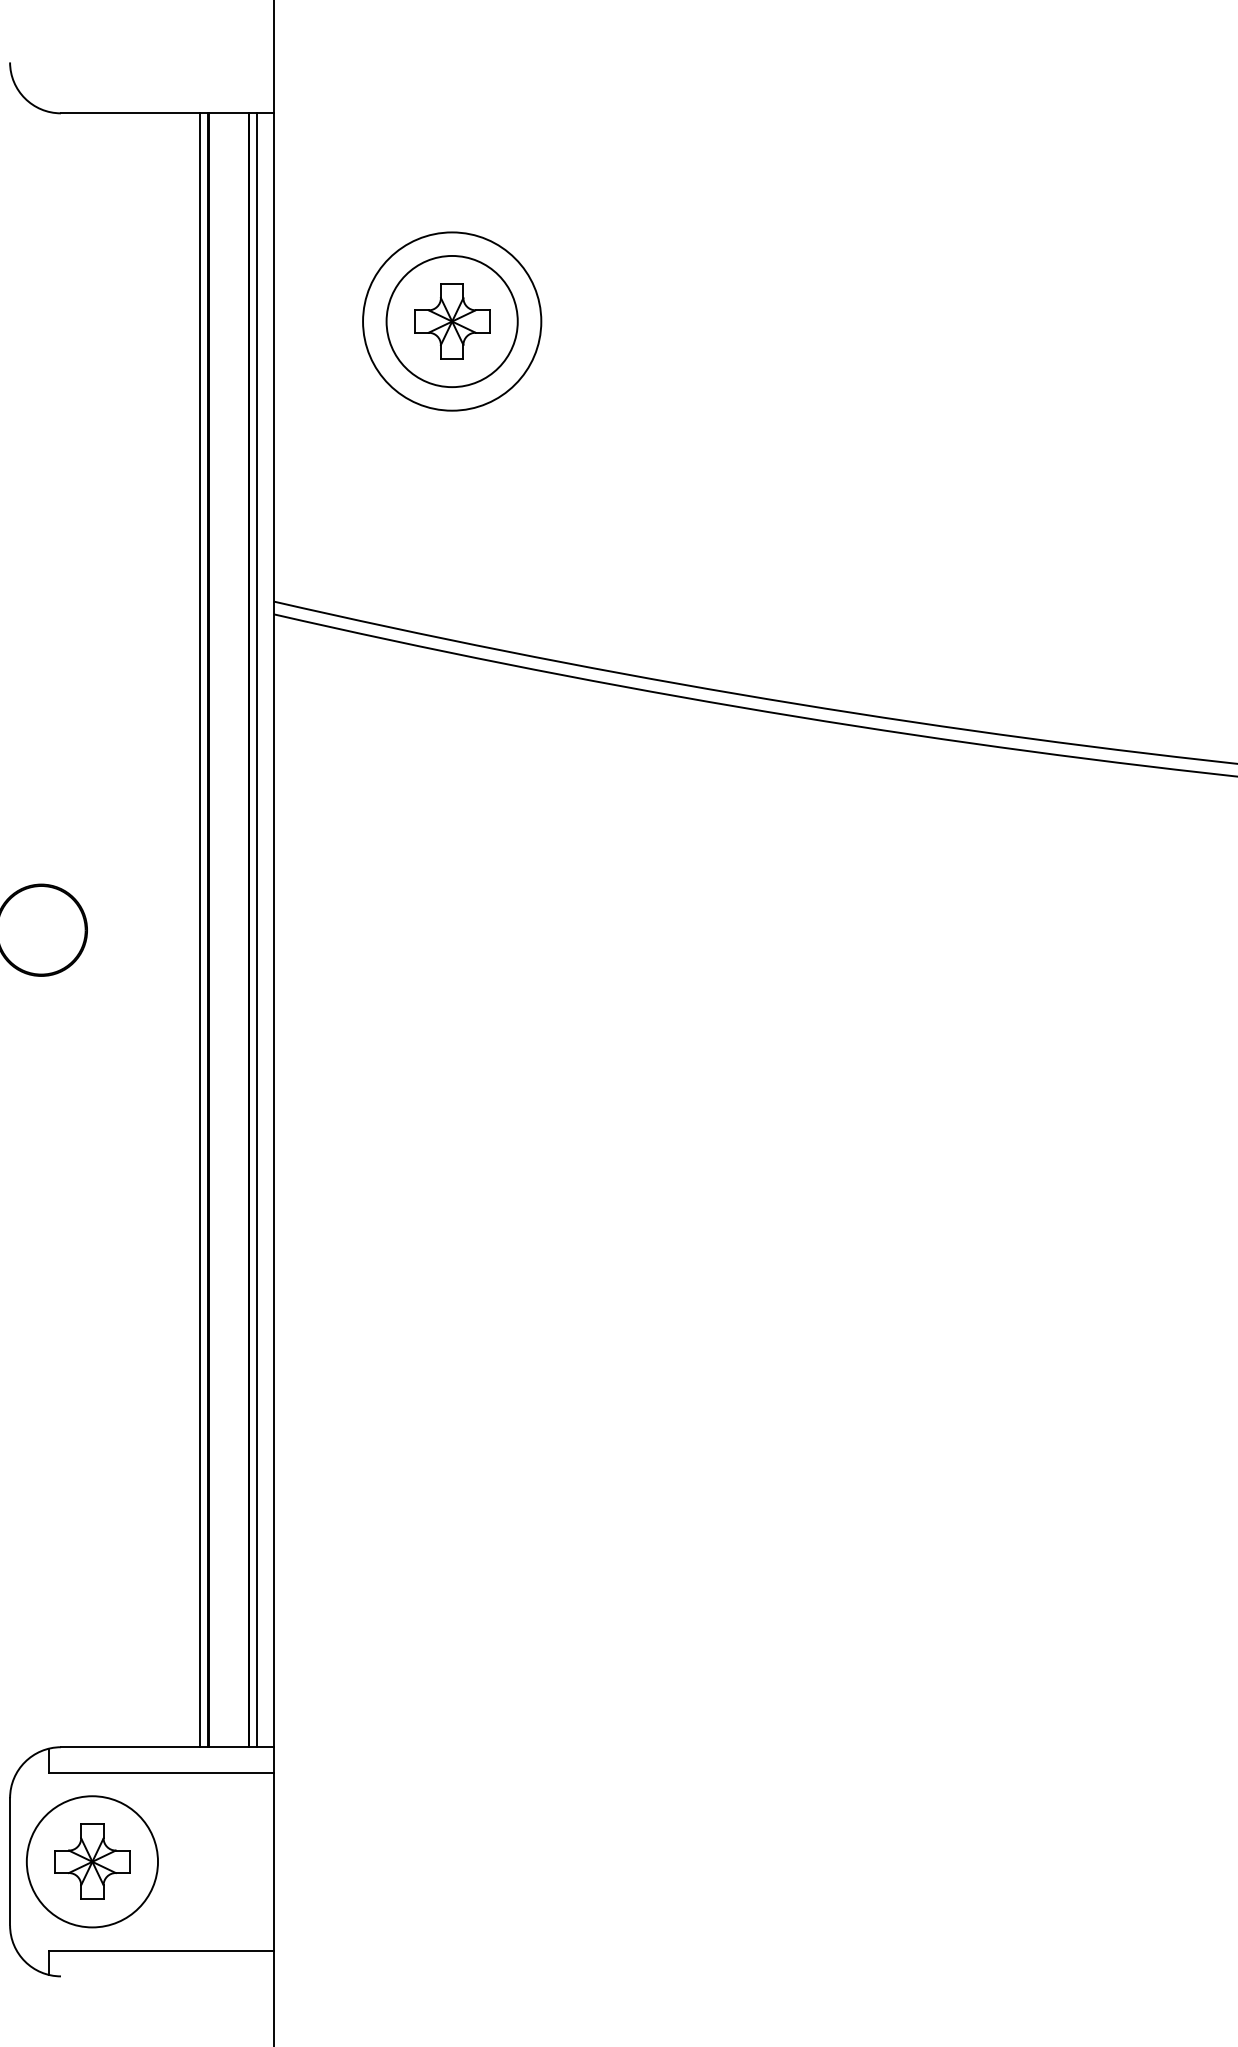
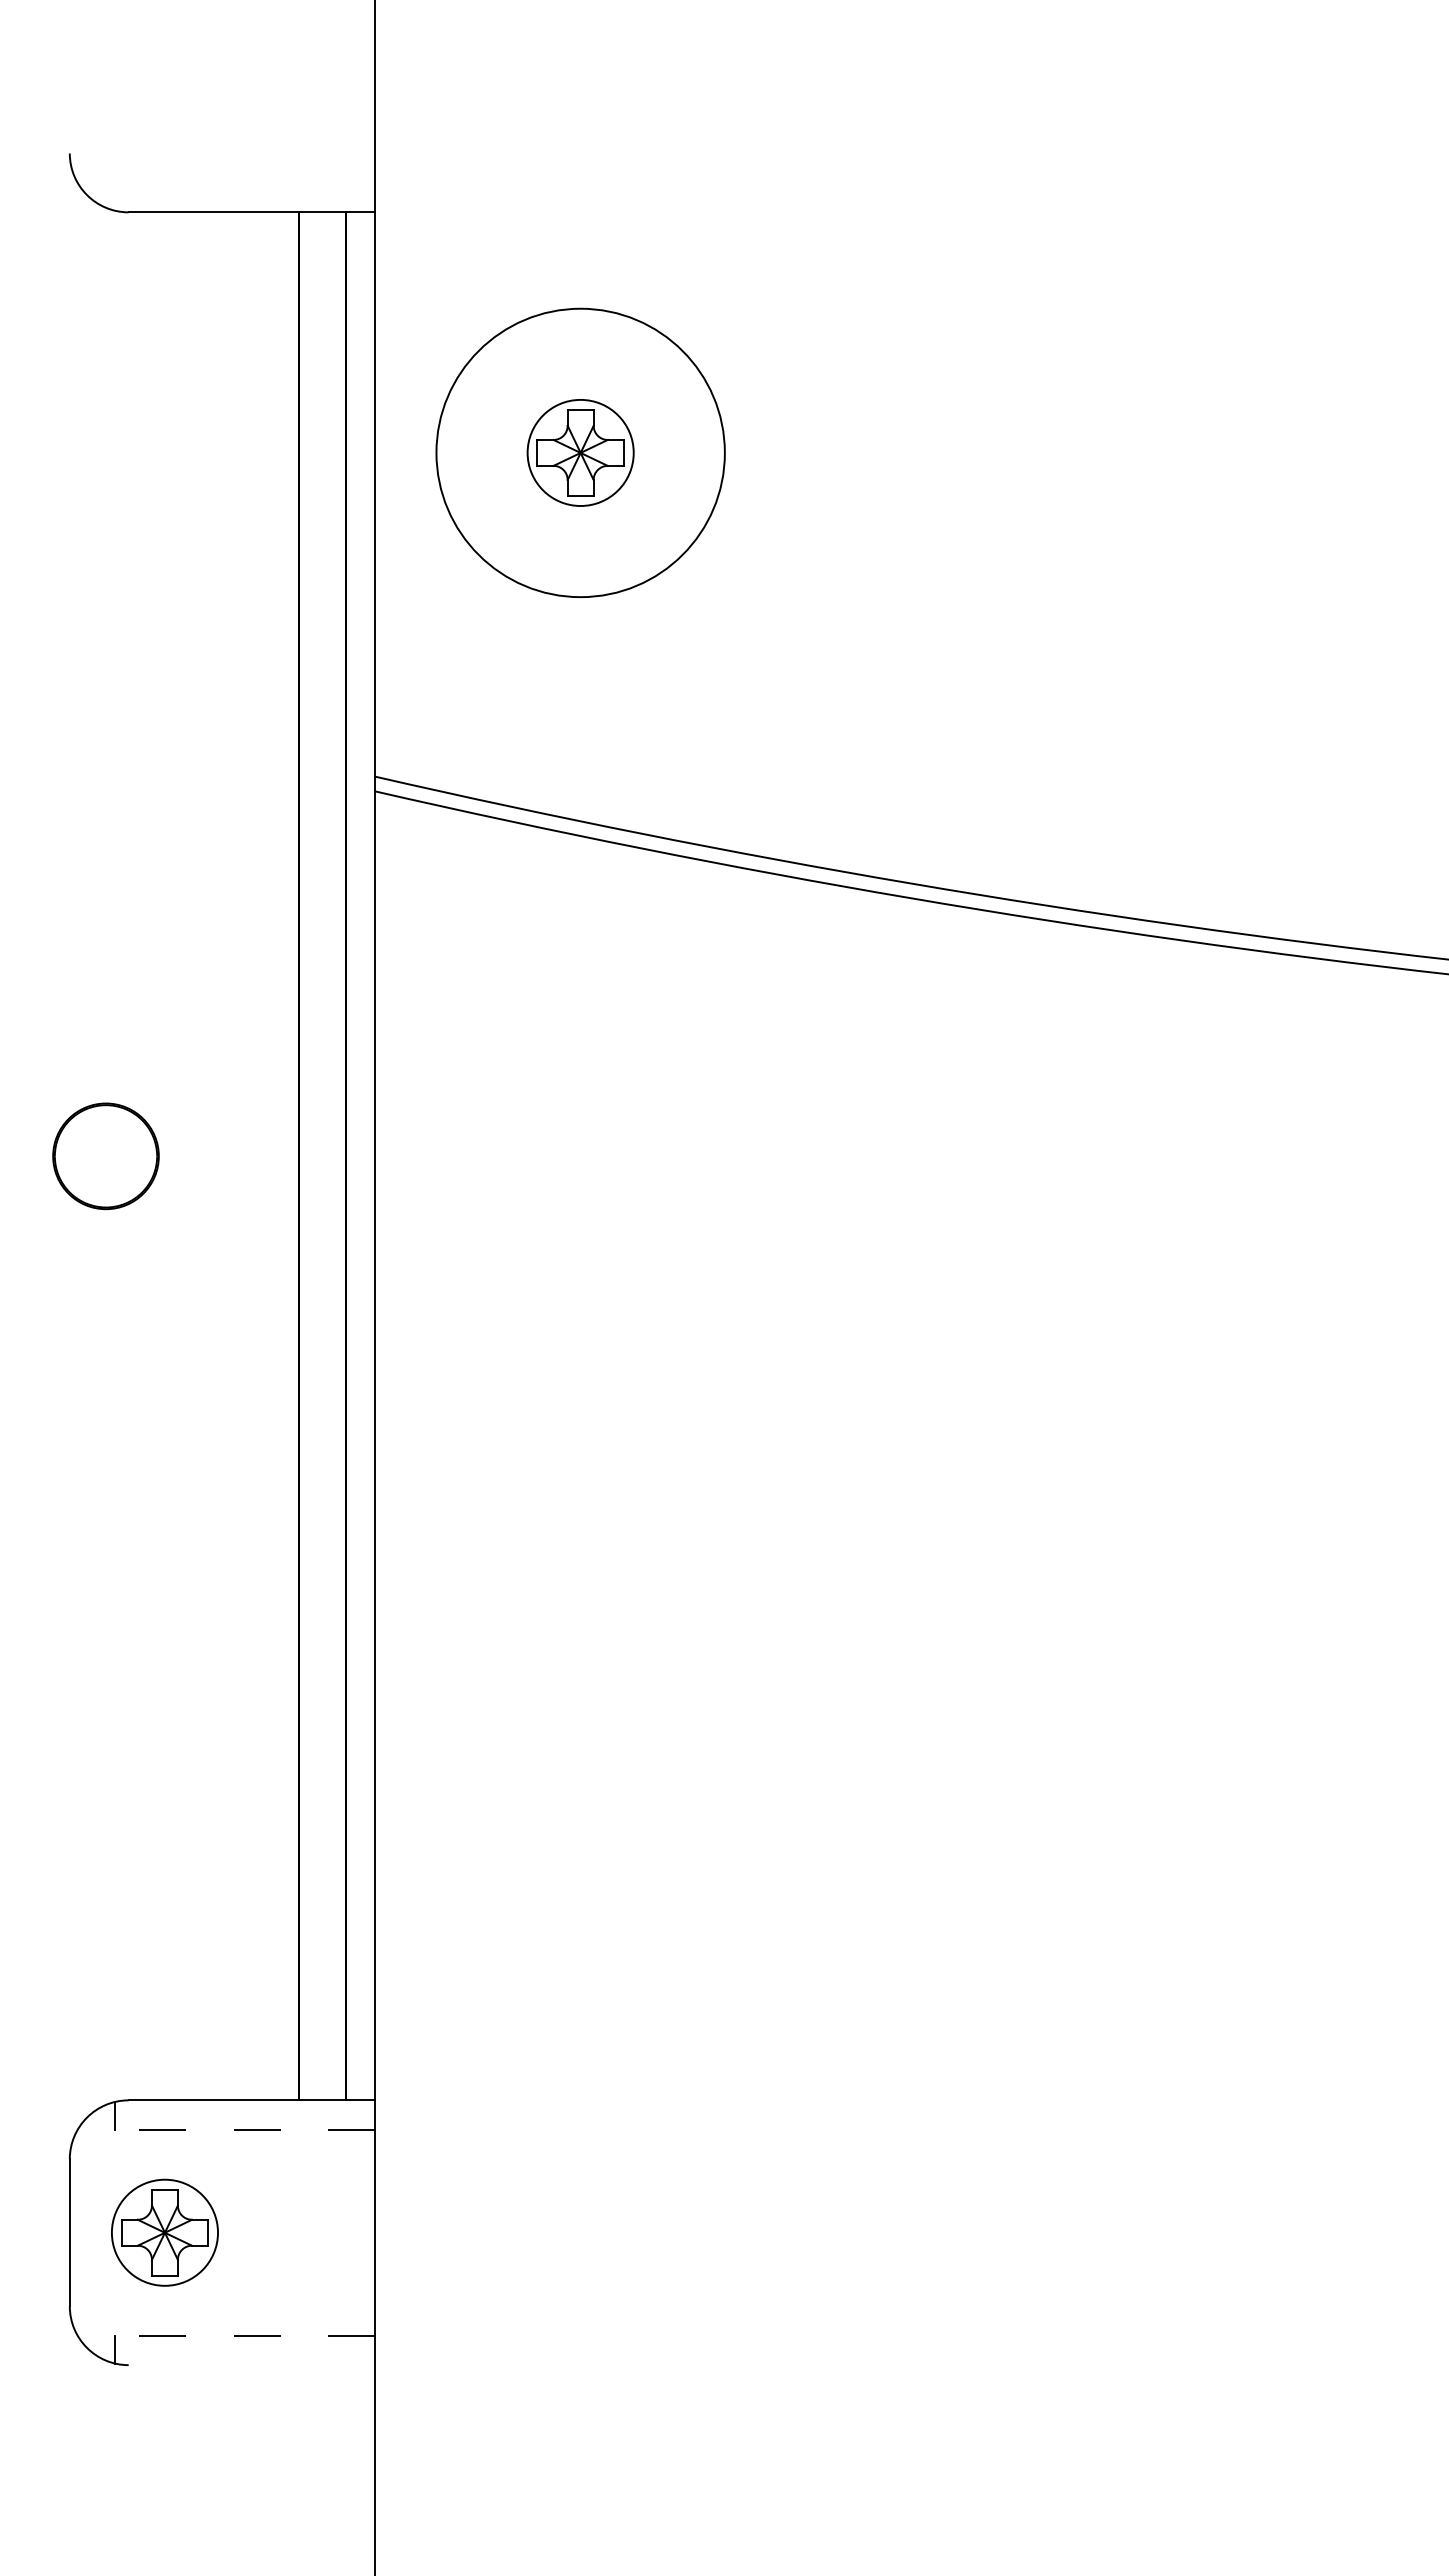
circle: (452, 321) -> (580, 452), size x0.7
circle: (452, 321) -> (580, 452), size x1.4
line: (200, 930) -> (289, 1156), removed
line: (257, 930) -> (355, 1156), removed
line: (162, 1772) -> (245, 2129), solid -> dashed
circle: (92, 1861) -> (164, 2232), size x0.7
line: (162, 1950) -> (245, 2335), solid -> dashed

